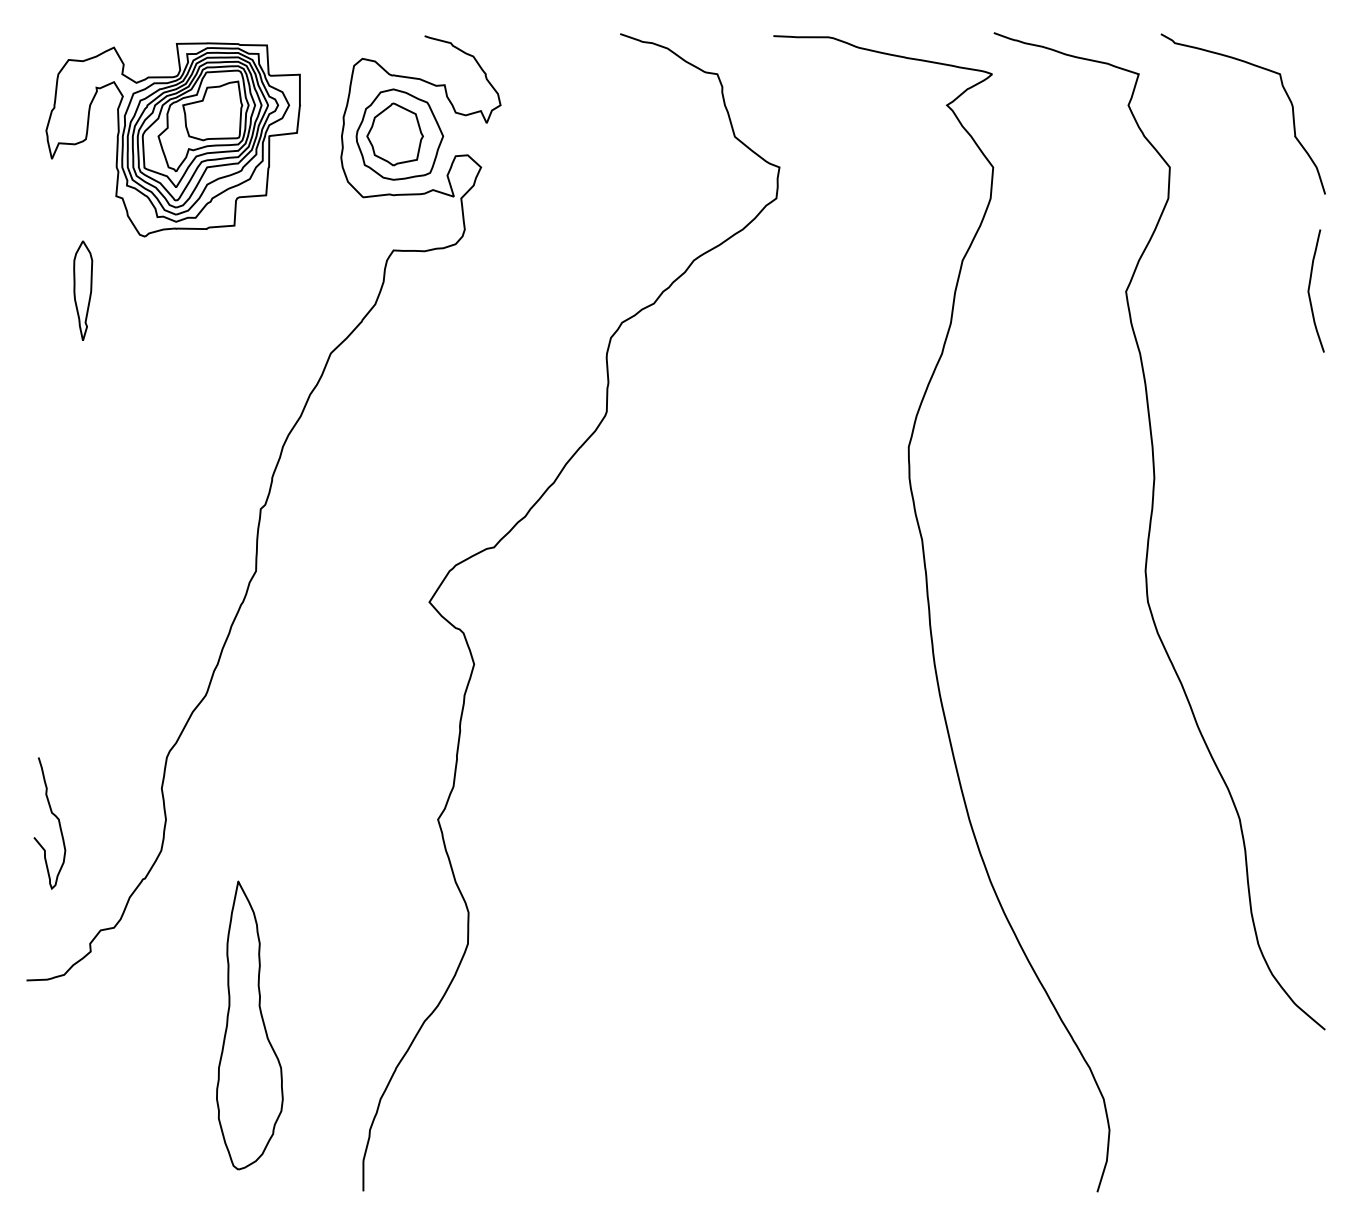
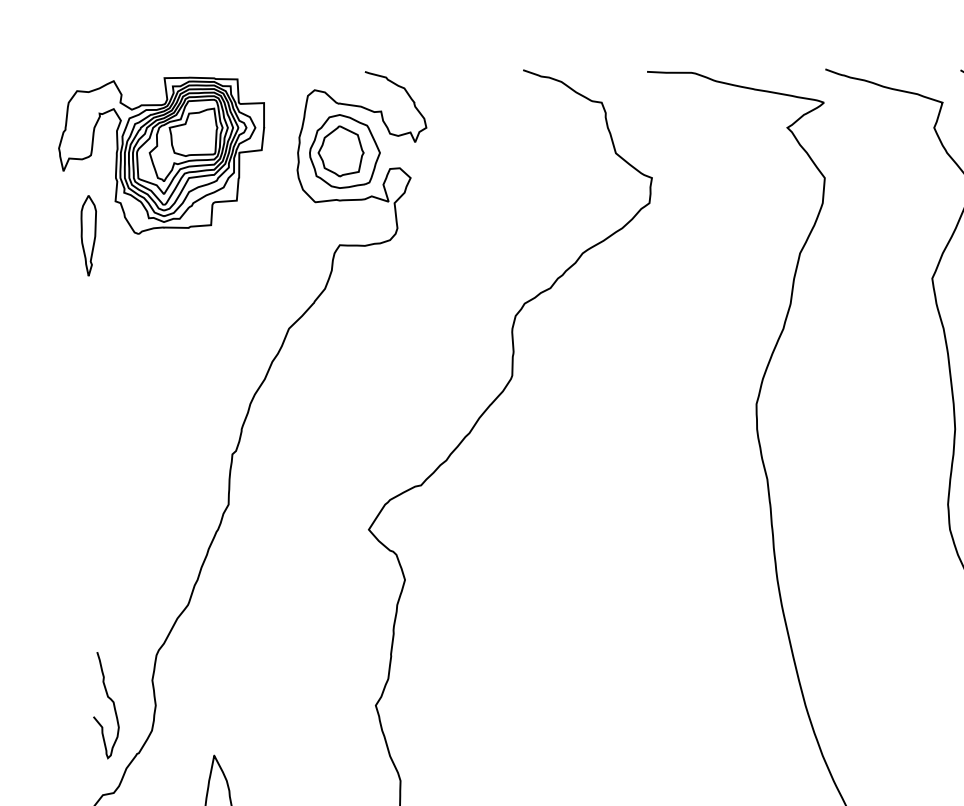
part: (83, 290) -> (89, 235), moved
curve: (55, 817) -> (110, 700), moved

